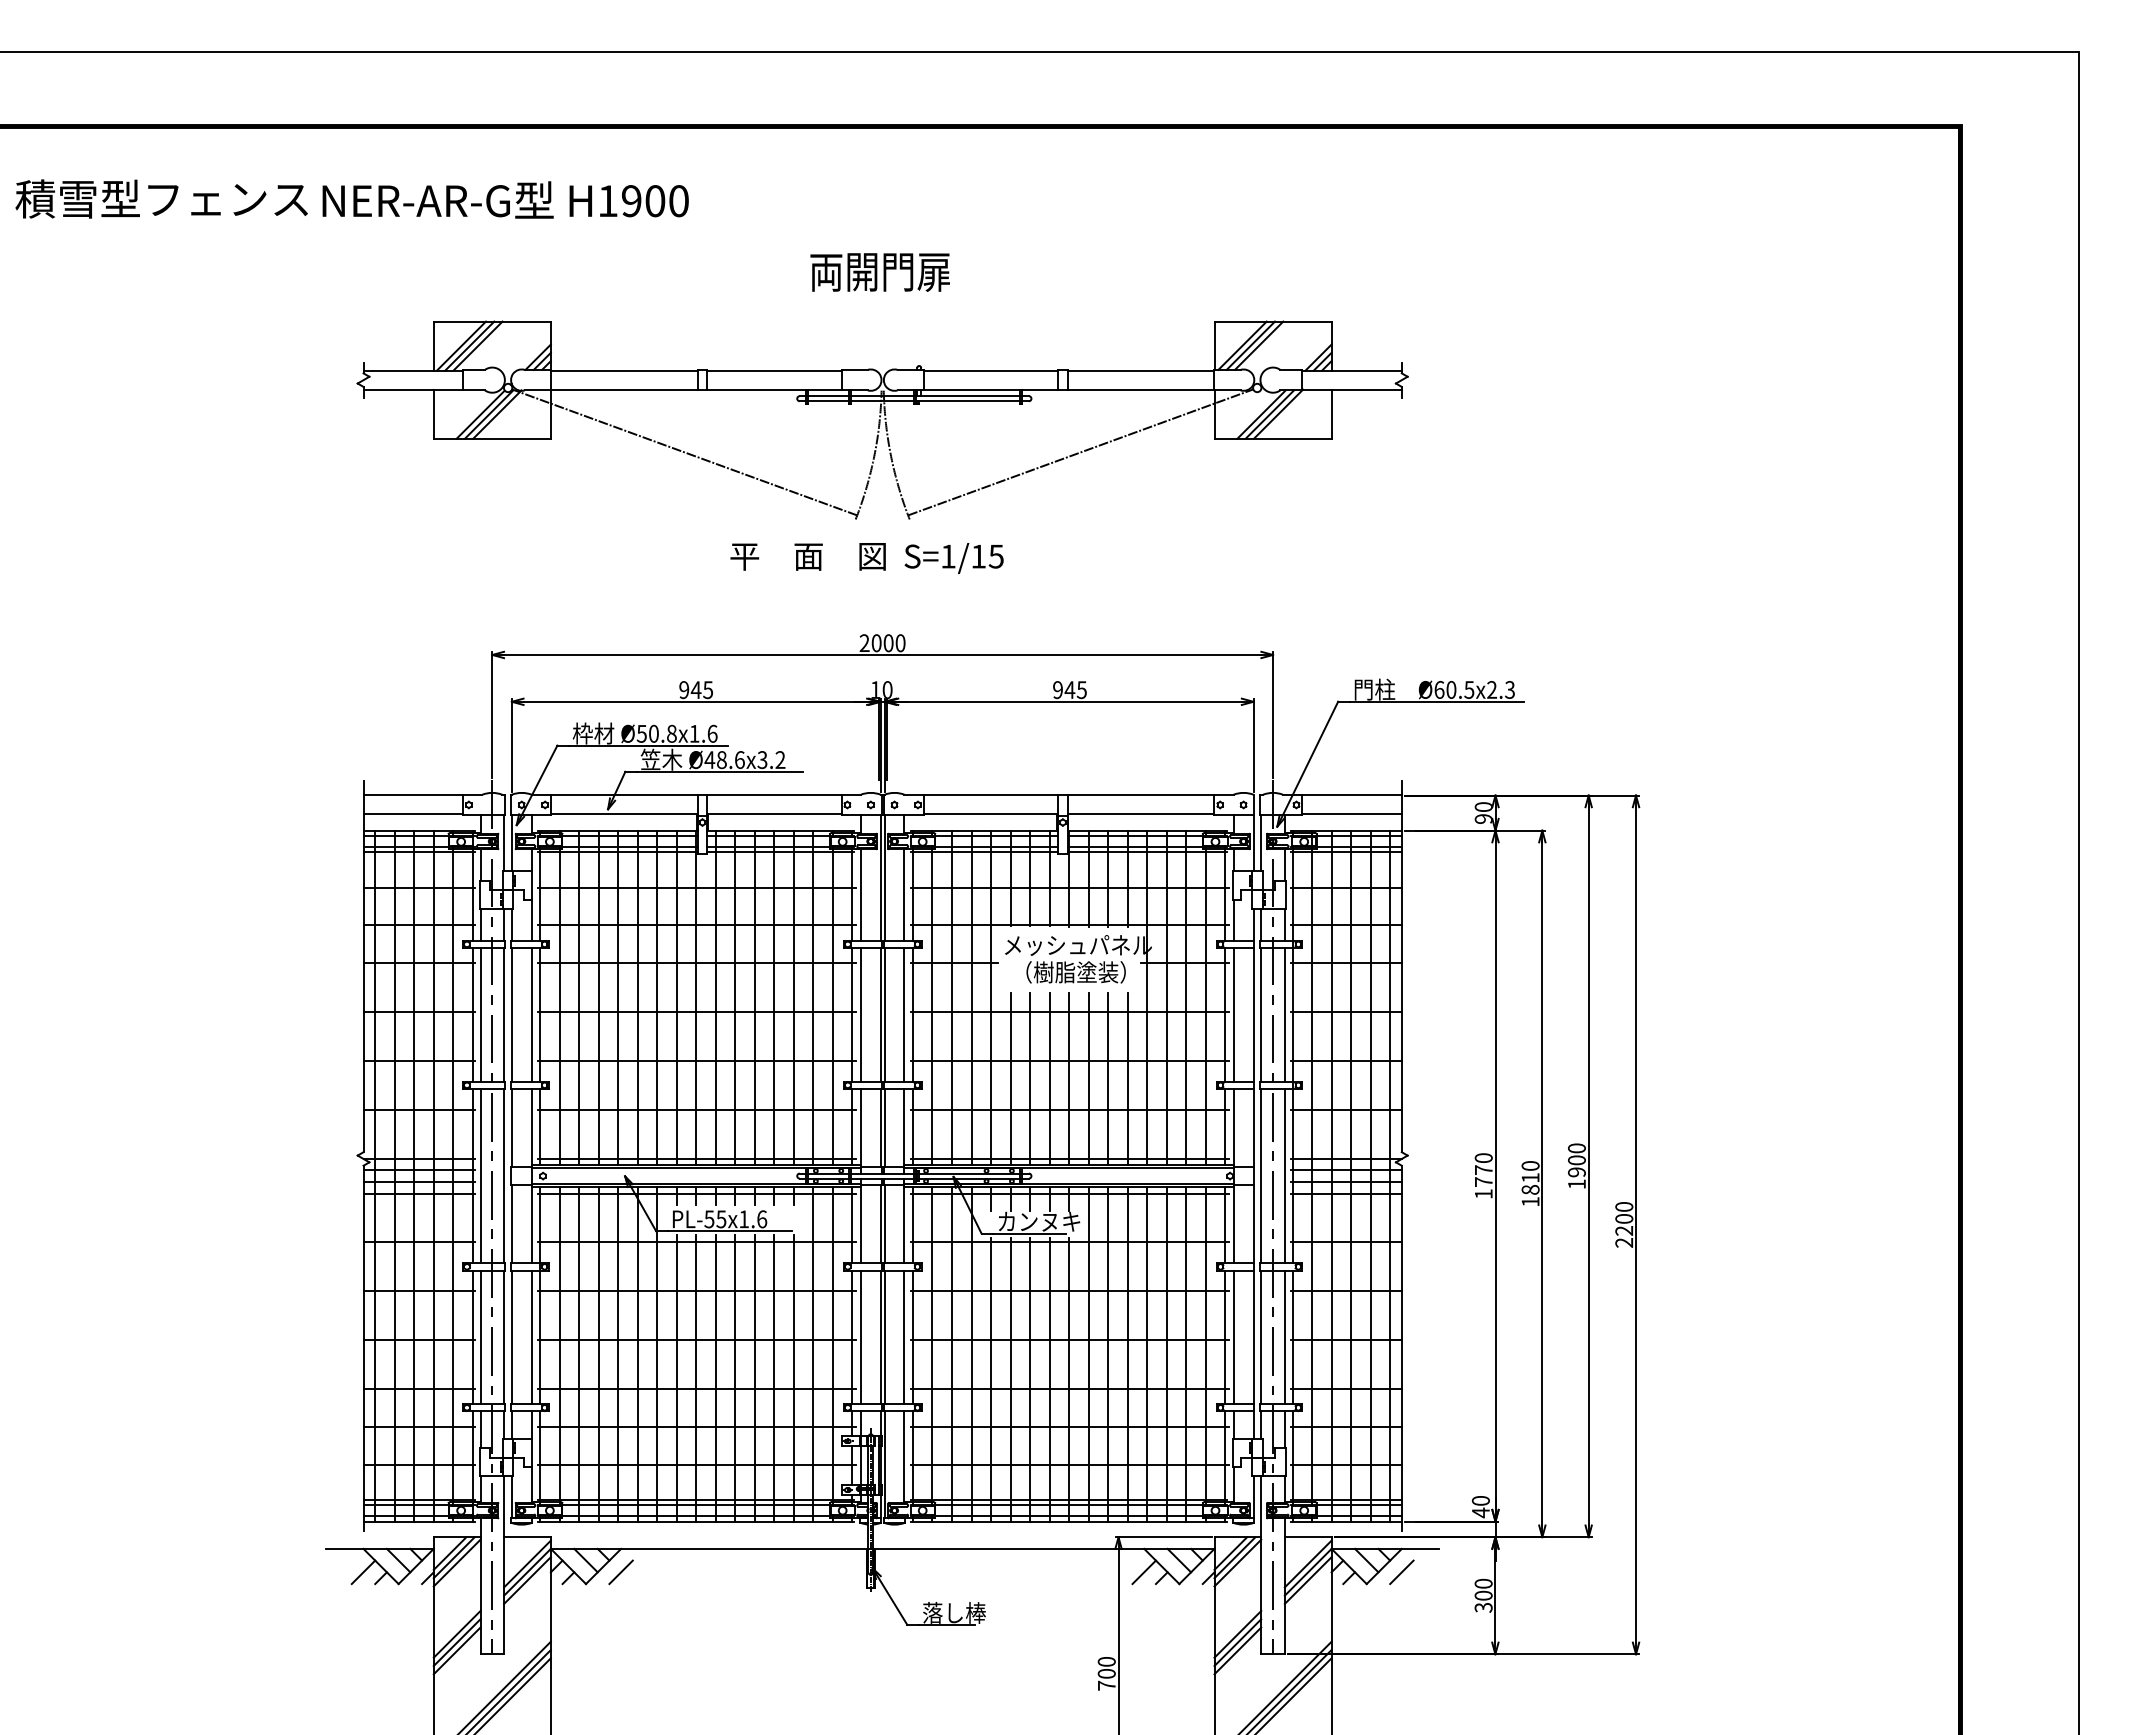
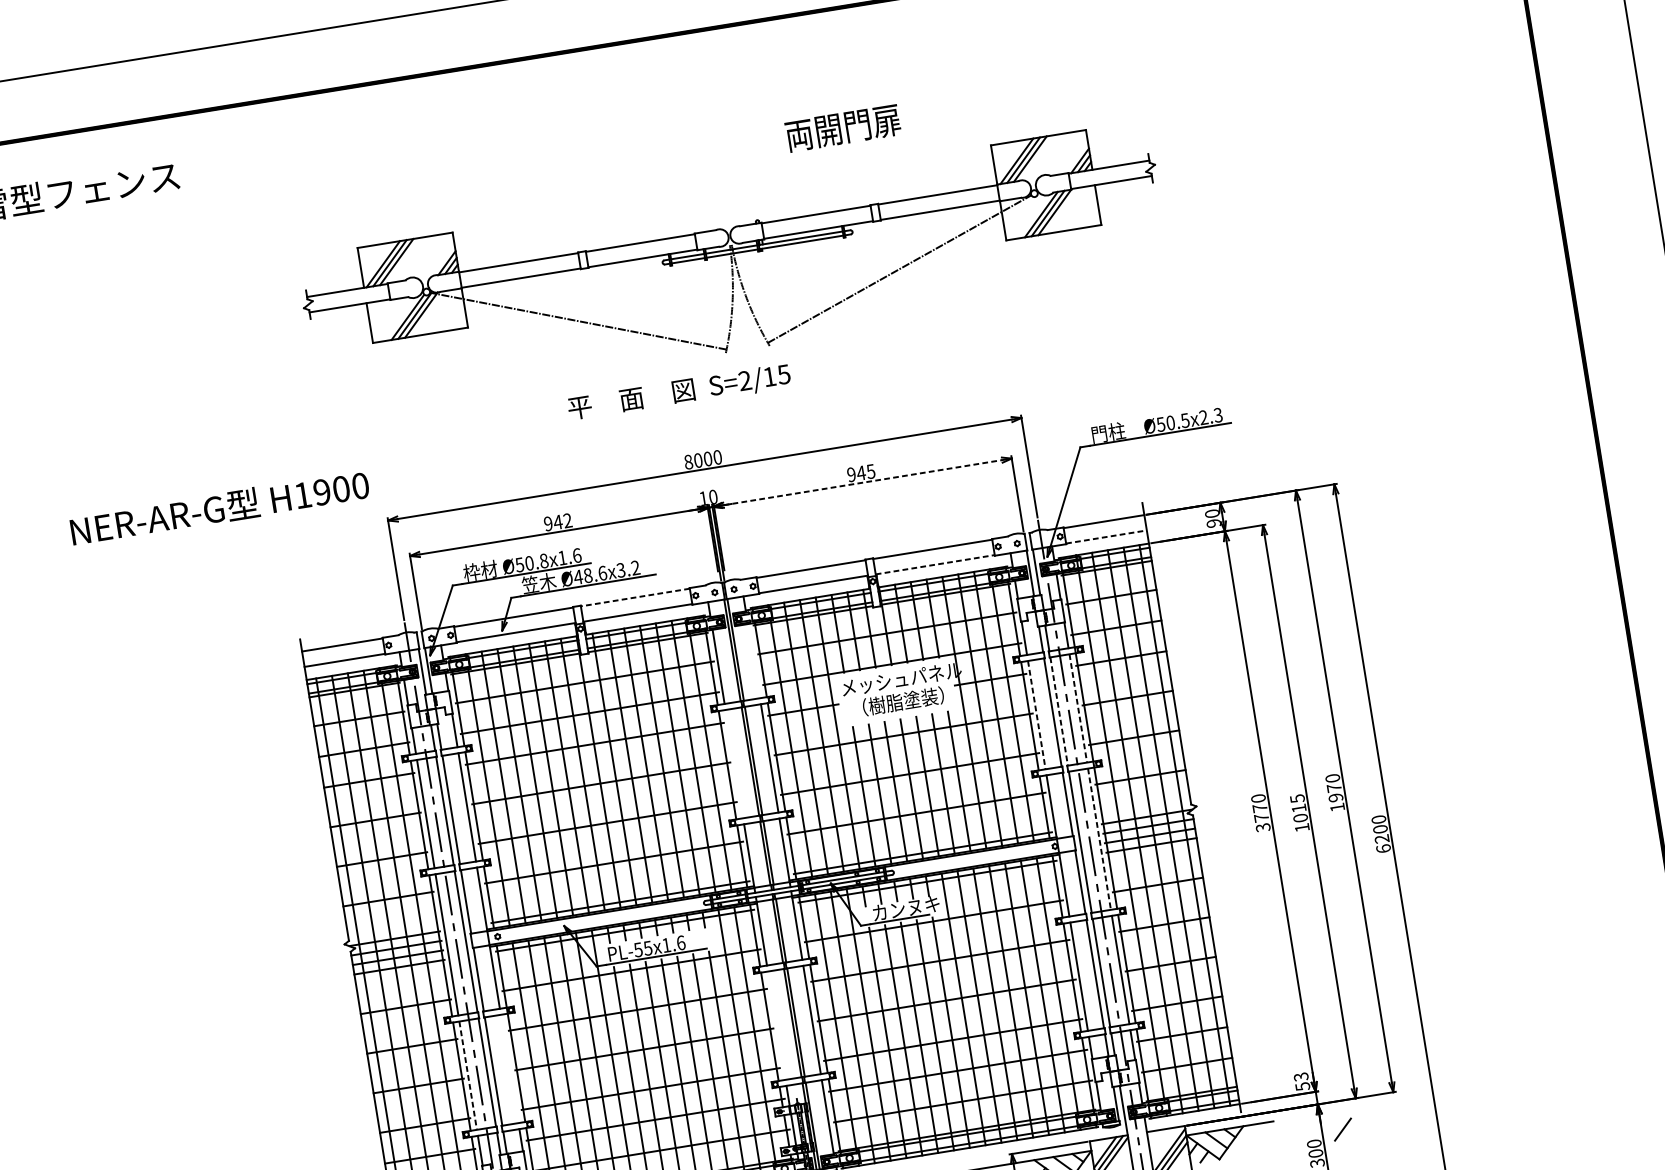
text: (505, 199) -> (219, 507), moved
text: (879, 272) -> (842, 128), moved
part: (882, 419) -> (734, 268), moved
text: (948, 556) -> (745, 380), S=1/15 -> S=2/15
text: (864, 643) -> (688, 462), 2000 -> 8000
text: (1439, 689) -> (1160, 424), Ø60.5x2.3 -> Ø50.5x2.3
text: (708, 690) -> (568, 521), 945 -> 942
line: (1070, 701) -> (863, 482), solid -> dashed
line: (773, 795) -> (634, 597), solid -> dashed
line: (1141, 814) -> (935, 564), solid -> dashed
line: (1352, 814) -> (1106, 536), solid -> dashed
line: (904, 894) -> (753, 660), removed
line: (860, 1014) -> (733, 763), removed
line: (1233, 1014) -> (1036, 714), solid -> dashed
line: (1261, 1014) -> (1059, 711), solid -> dashed
line: (1284, 1014) -> (1077, 708), solid -> dashed
text: (1576, 1160) -> (1334, 788), 1900 -> 1970
line: (1284, 1176) -> (1099, 839), solid -> dashed
text: (1530, 1177) -> (1298, 808), 1810 -> 1015
text: (1483, 1194) -> (1263, 828), 1770 -> 3770
text: (1624, 1242) -> (1383, 848), 2200 -> 6200
line: (480, 1337) -> (468, 1075), solid -> dashed
line: (531, 1337) -> (509, 1069), removed
line: (860, 1337) -> (776, 1025), removed
text: (1480, 1507) -> (1301, 1082), 40 -> 53
line: (1401, 1572) -> (1342, 1129), moved

